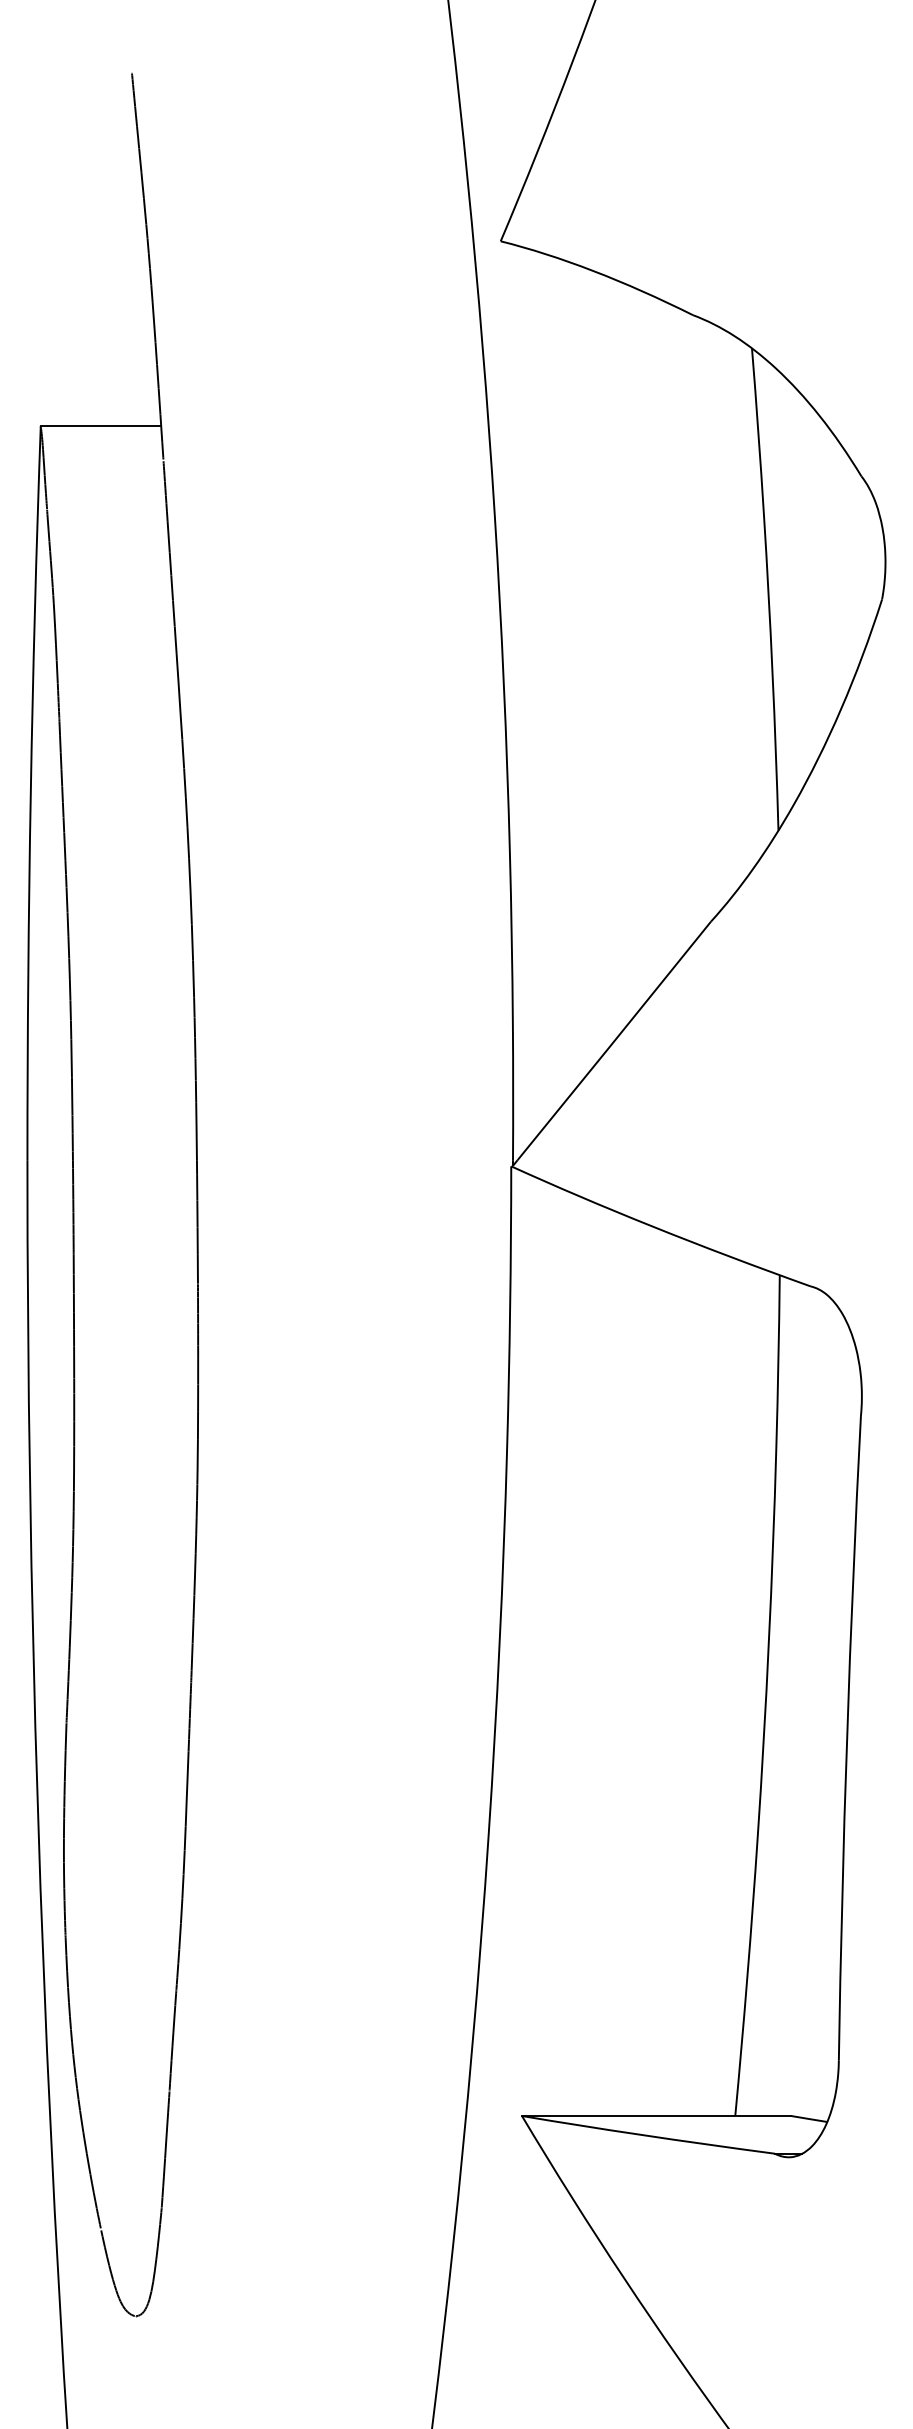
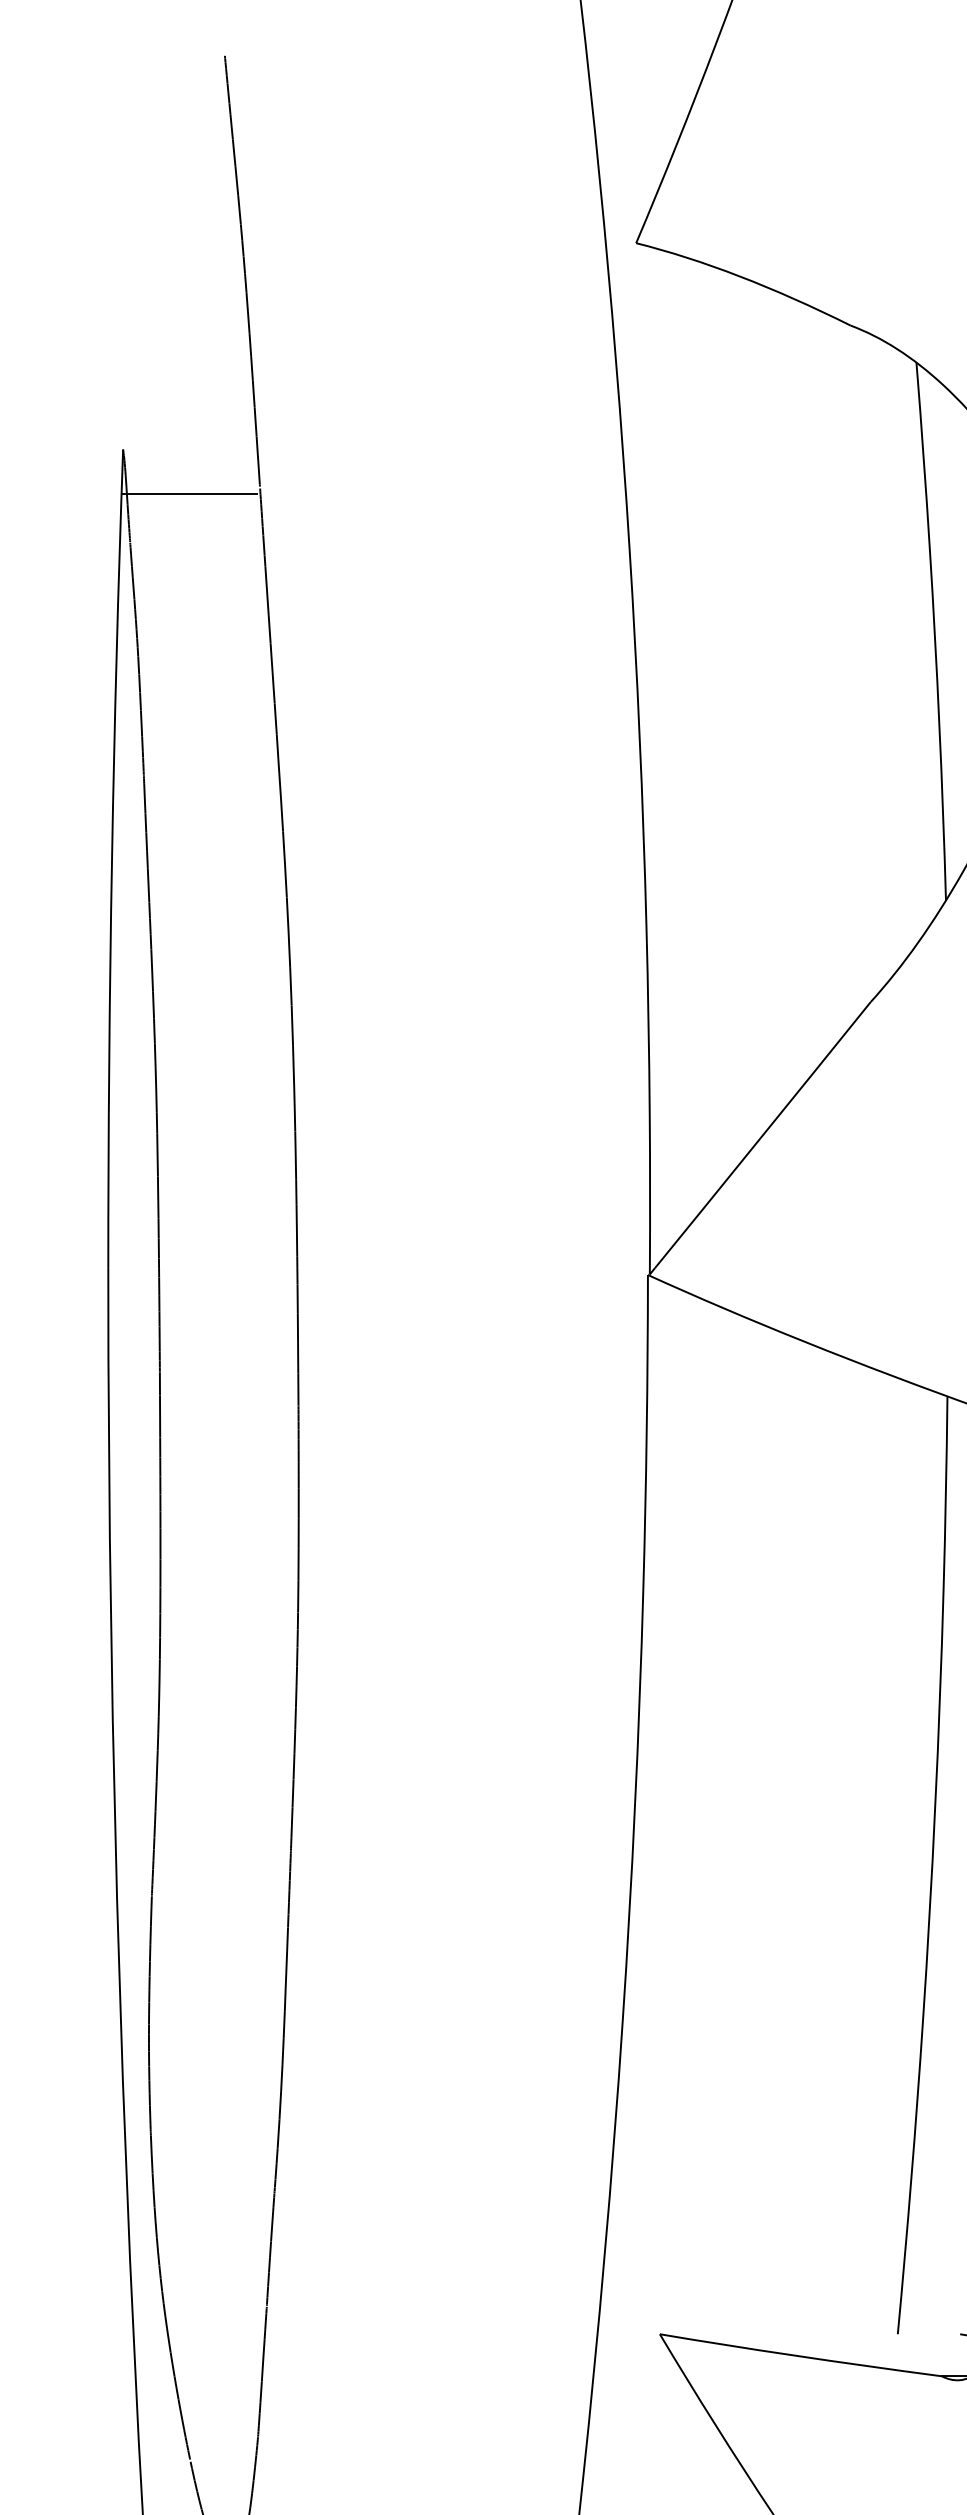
line: (100, 426) -> (189, 494), moved
line: (656, 2116) -> (809, 2334), removed

